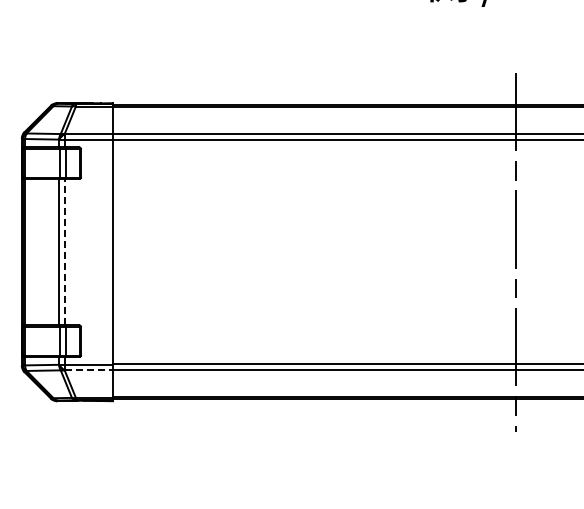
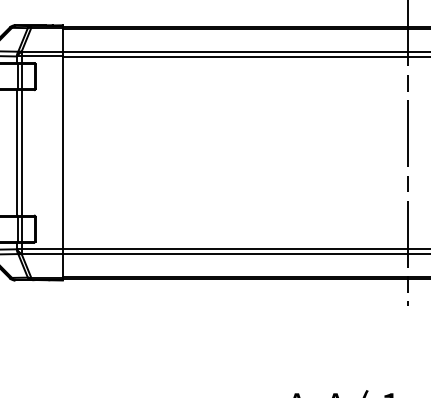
line: (64, 251) -> (21, 152), dashed -> solid
line: (89, 370) -> (42, 254), dashed -> solid

